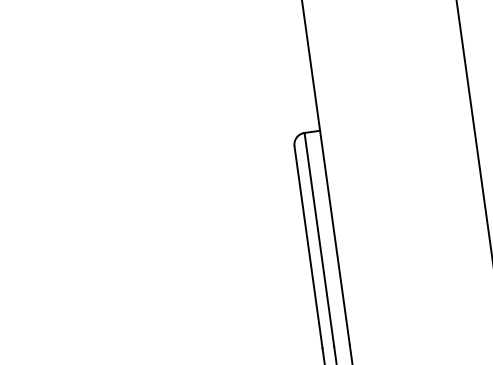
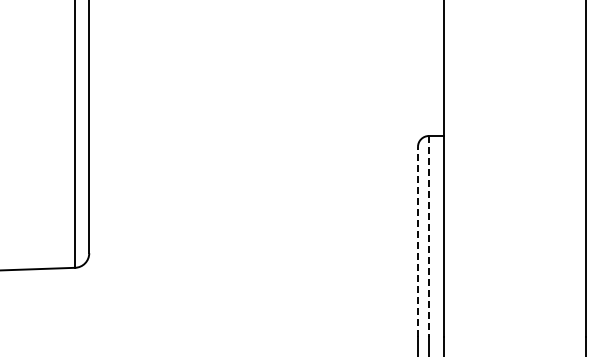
line: (318, 239) -> (428, 236), solid -> dashed
line: (307, 246) -> (417, 241), solid -> dashed

